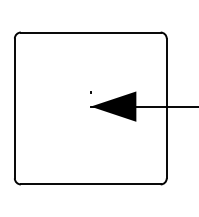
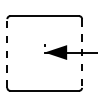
line: (15, 108) -> (7, 53), solid -> dashed
line: (167, 108) -> (82, 53), solid -> dashed

